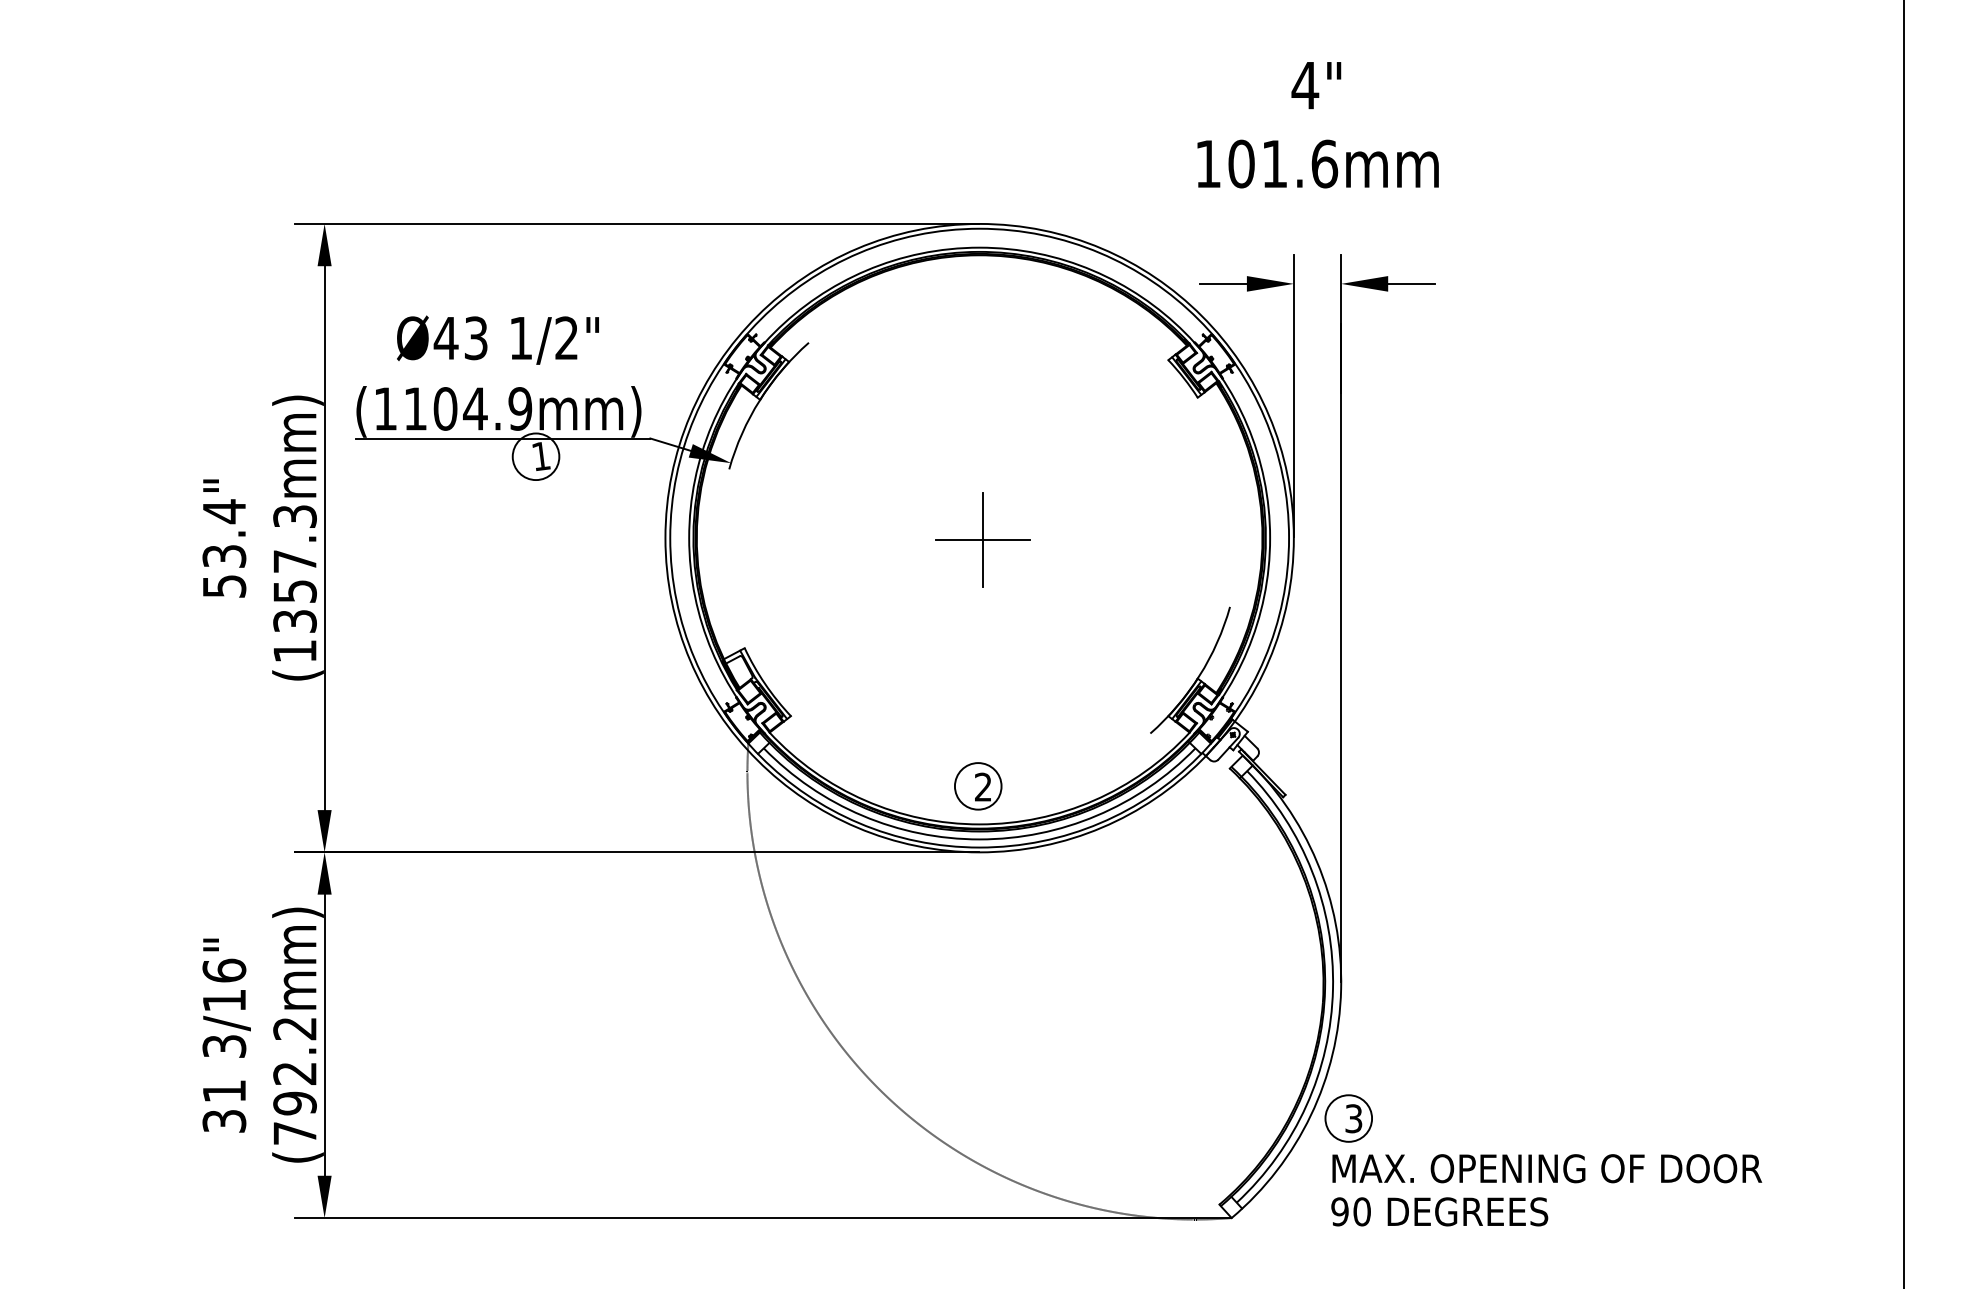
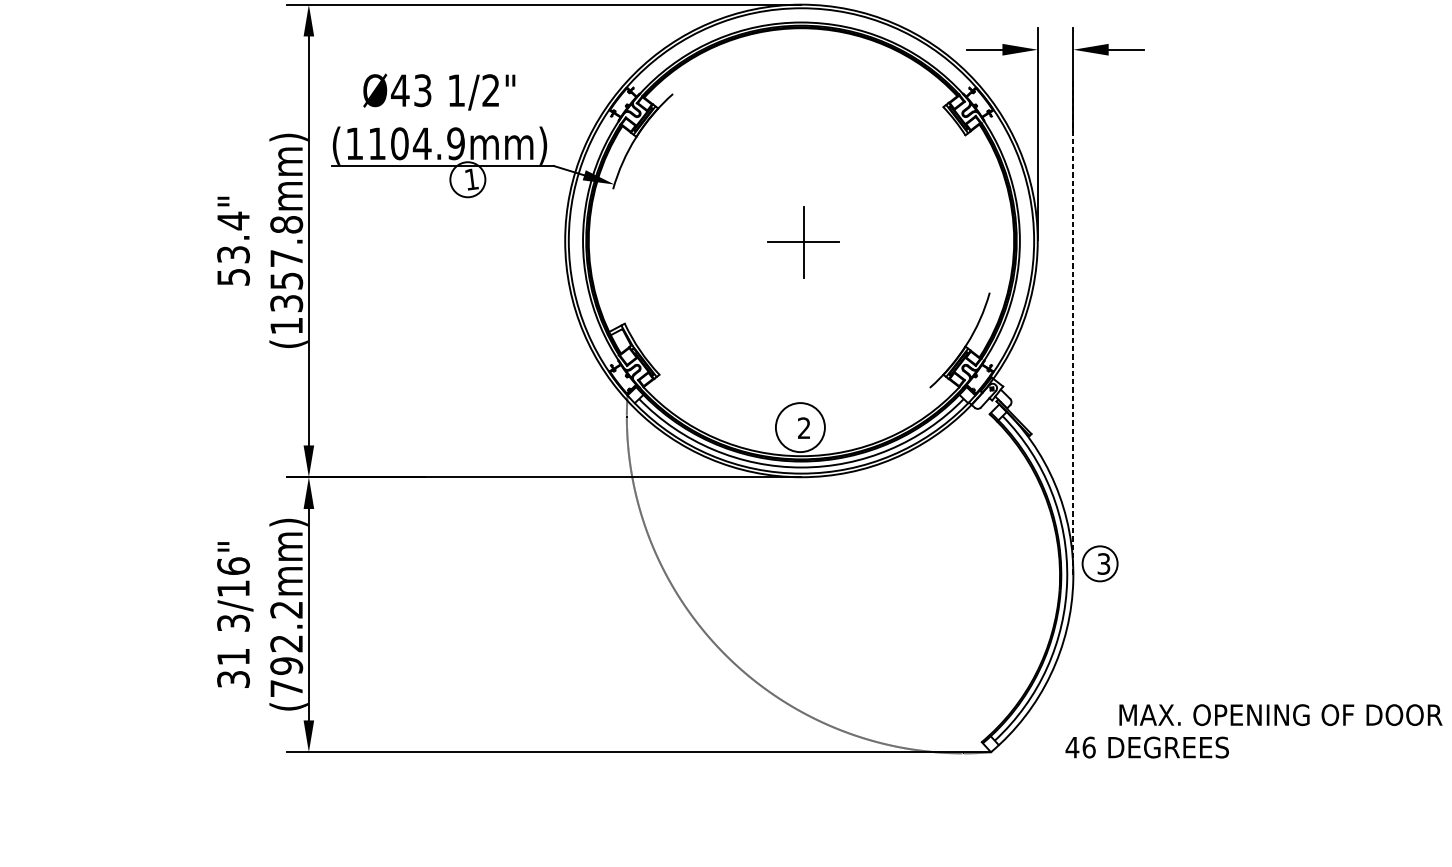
text: (294, 516) -> (286, 224), (1357.3mm) -> (1357.8mm)
line: (1341, 652) -> (1073, 326), solid -> dashed
circle: (977, 786) -> (799, 427), size x1.4
part: (1348, 1118) -> (1099, 563), moved
text: (1547, 1168) -> (1281, 714), moved
text: (1350, 1211) -> (1080, 747), 90 -> 46

